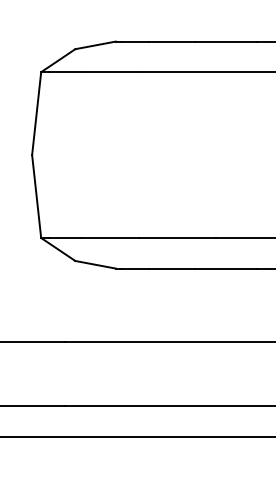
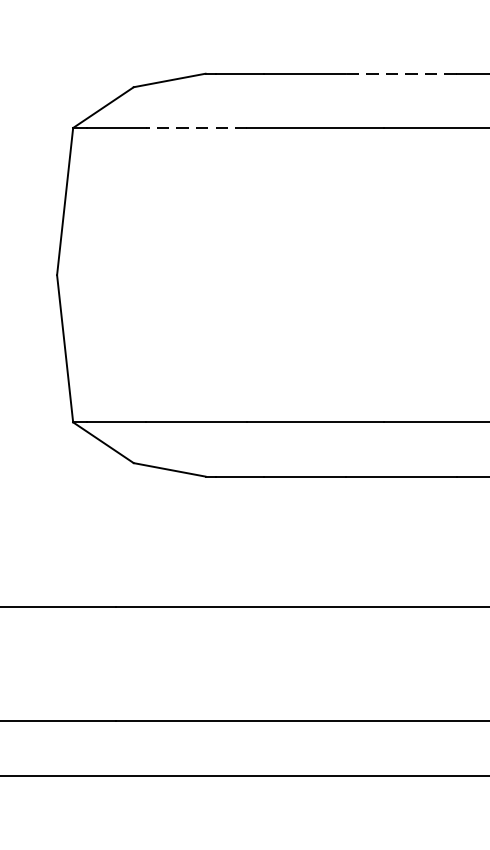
line: (225, 41) -> (400, 73), solid -> dashed
line: (110, 72) -> (196, 128), solid -> dashed

